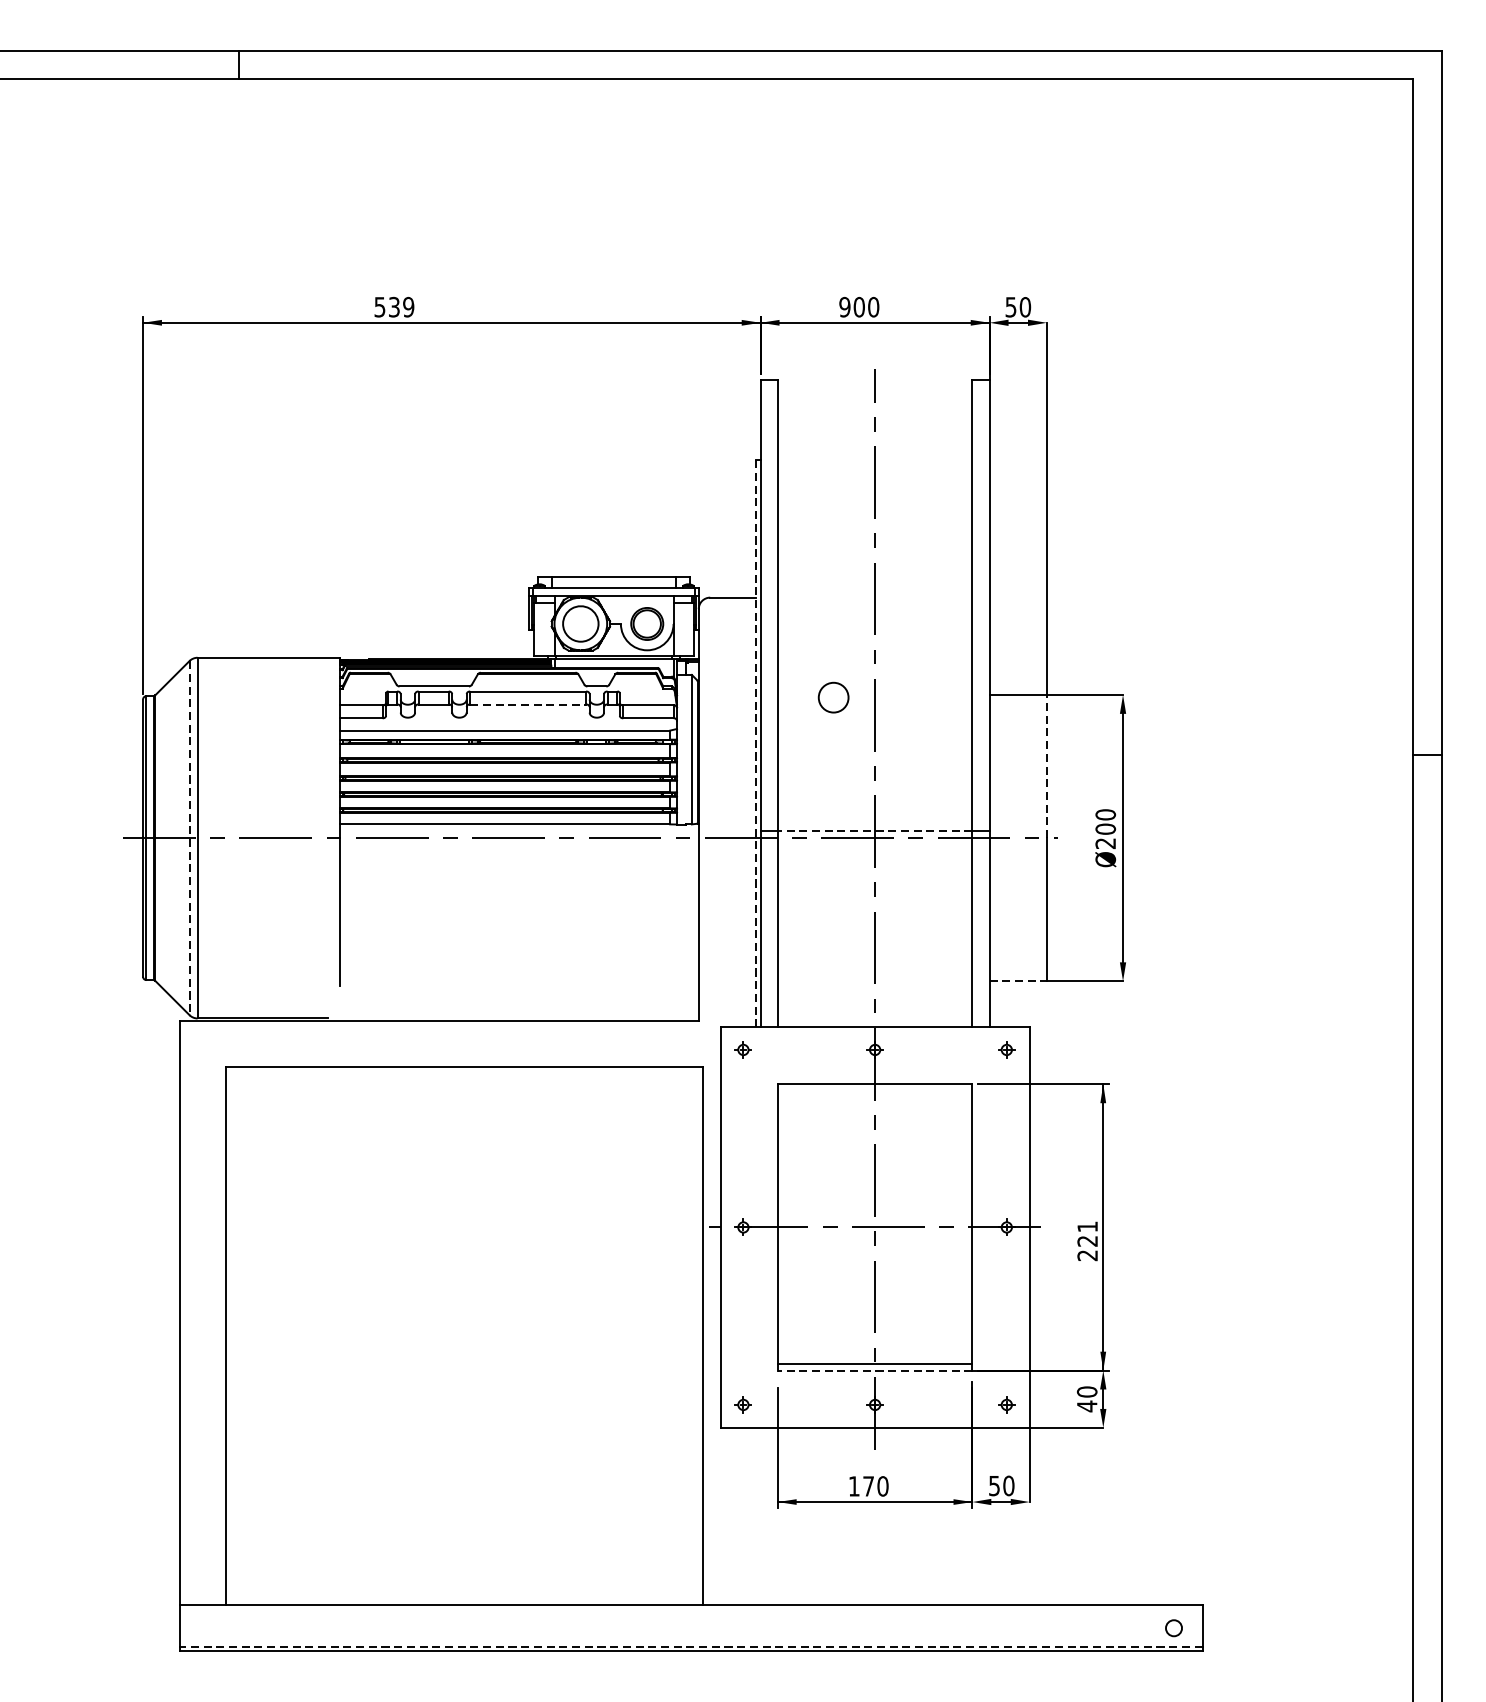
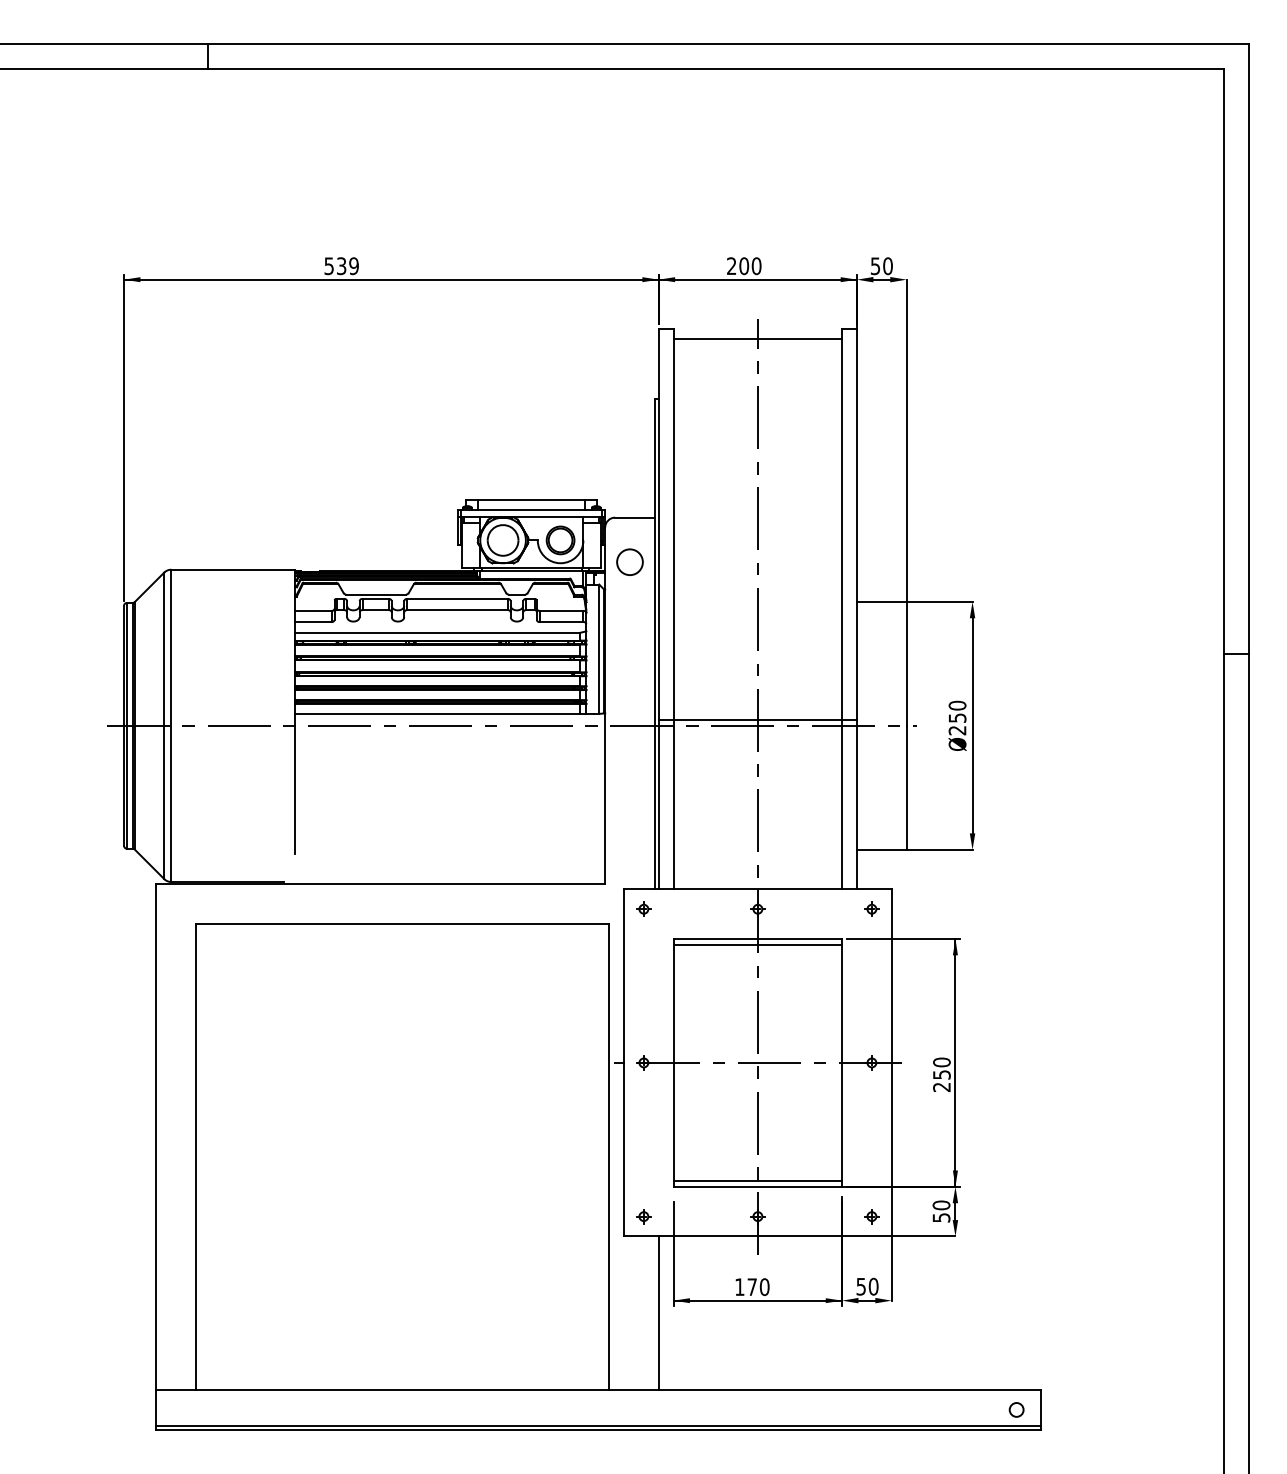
text: (844, 307) -> (731, 266), 900 -> 200
line: (874, 391) -> (757, 339), added
circle: (833, 696) -> (629, 561), moved
line: (528, 704) -> (457, 610), dashed -> solid
line: (755, 744) -> (654, 644), dashed -> solid
line: (1046, 766) -> (906, 663), dashed -> solid
text: (1105, 828) -> (957, 717), Ø200 -> Ø250
line: (874, 830) -> (757, 719), dashed -> solid
line: (189, 838) -> (164, 726), dashed -> solid
line: (1017, 980) -> (881, 849), dashed -> solid
line: (874, 1090) -> (757, 944), added
text: (1087, 1233) -> (941, 1068), 221 -> 250
line: (874, 1370) -> (757, 1186), dashed -> solid
text: (1087, 1405) -> (941, 1217), 40 -> 50
line: (760, 1516) -> (658, 1313), added
line: (691, 1646) -> (598, 1425), dashed -> solid

